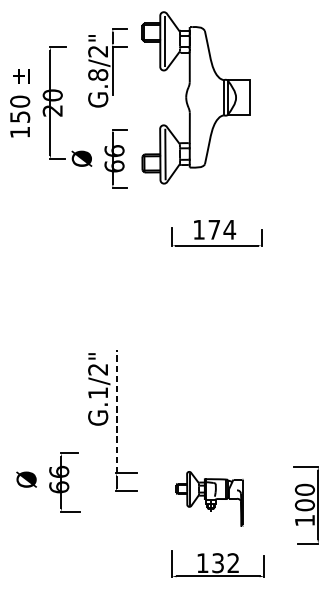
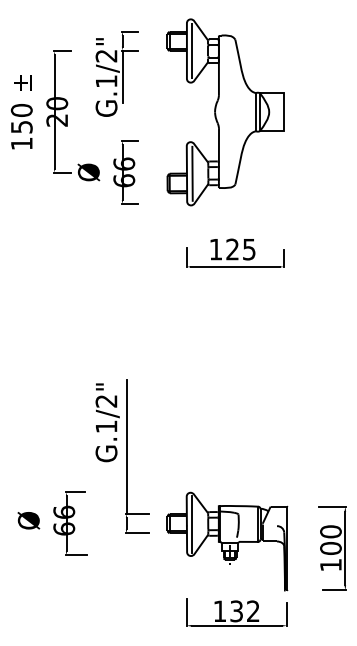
text: (98, 74) -> (106, 81), G.8/2" -> G.1/2"
part: (195, 98) -> (225, 112), moved
text: (222, 229) -> (241, 249), 174 -> 125
line: (116, 412) -> (126, 447), dashed -> solid
part: (209, 498) -> (227, 541), size x1.67

